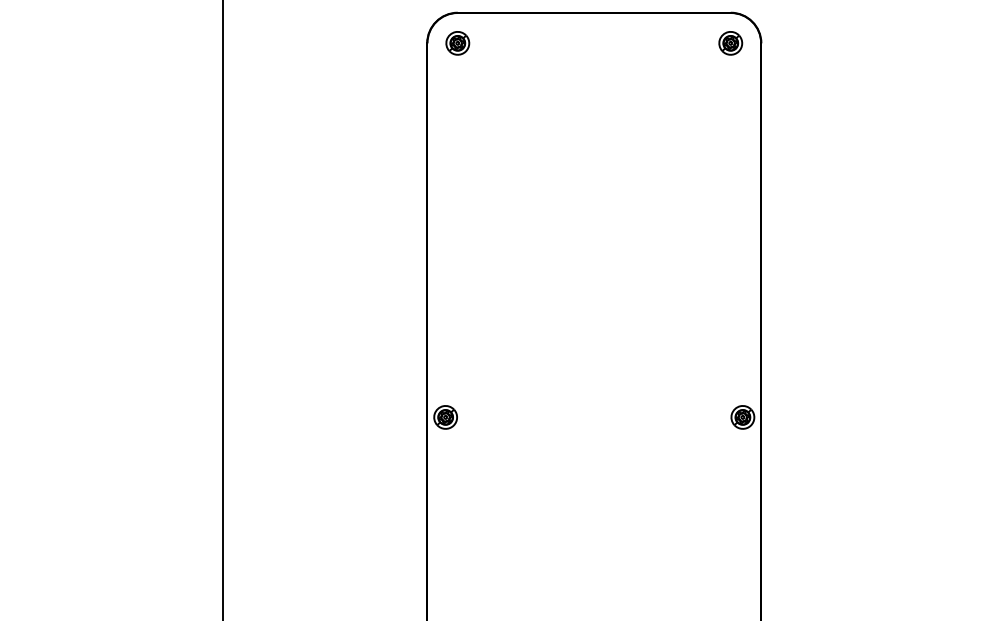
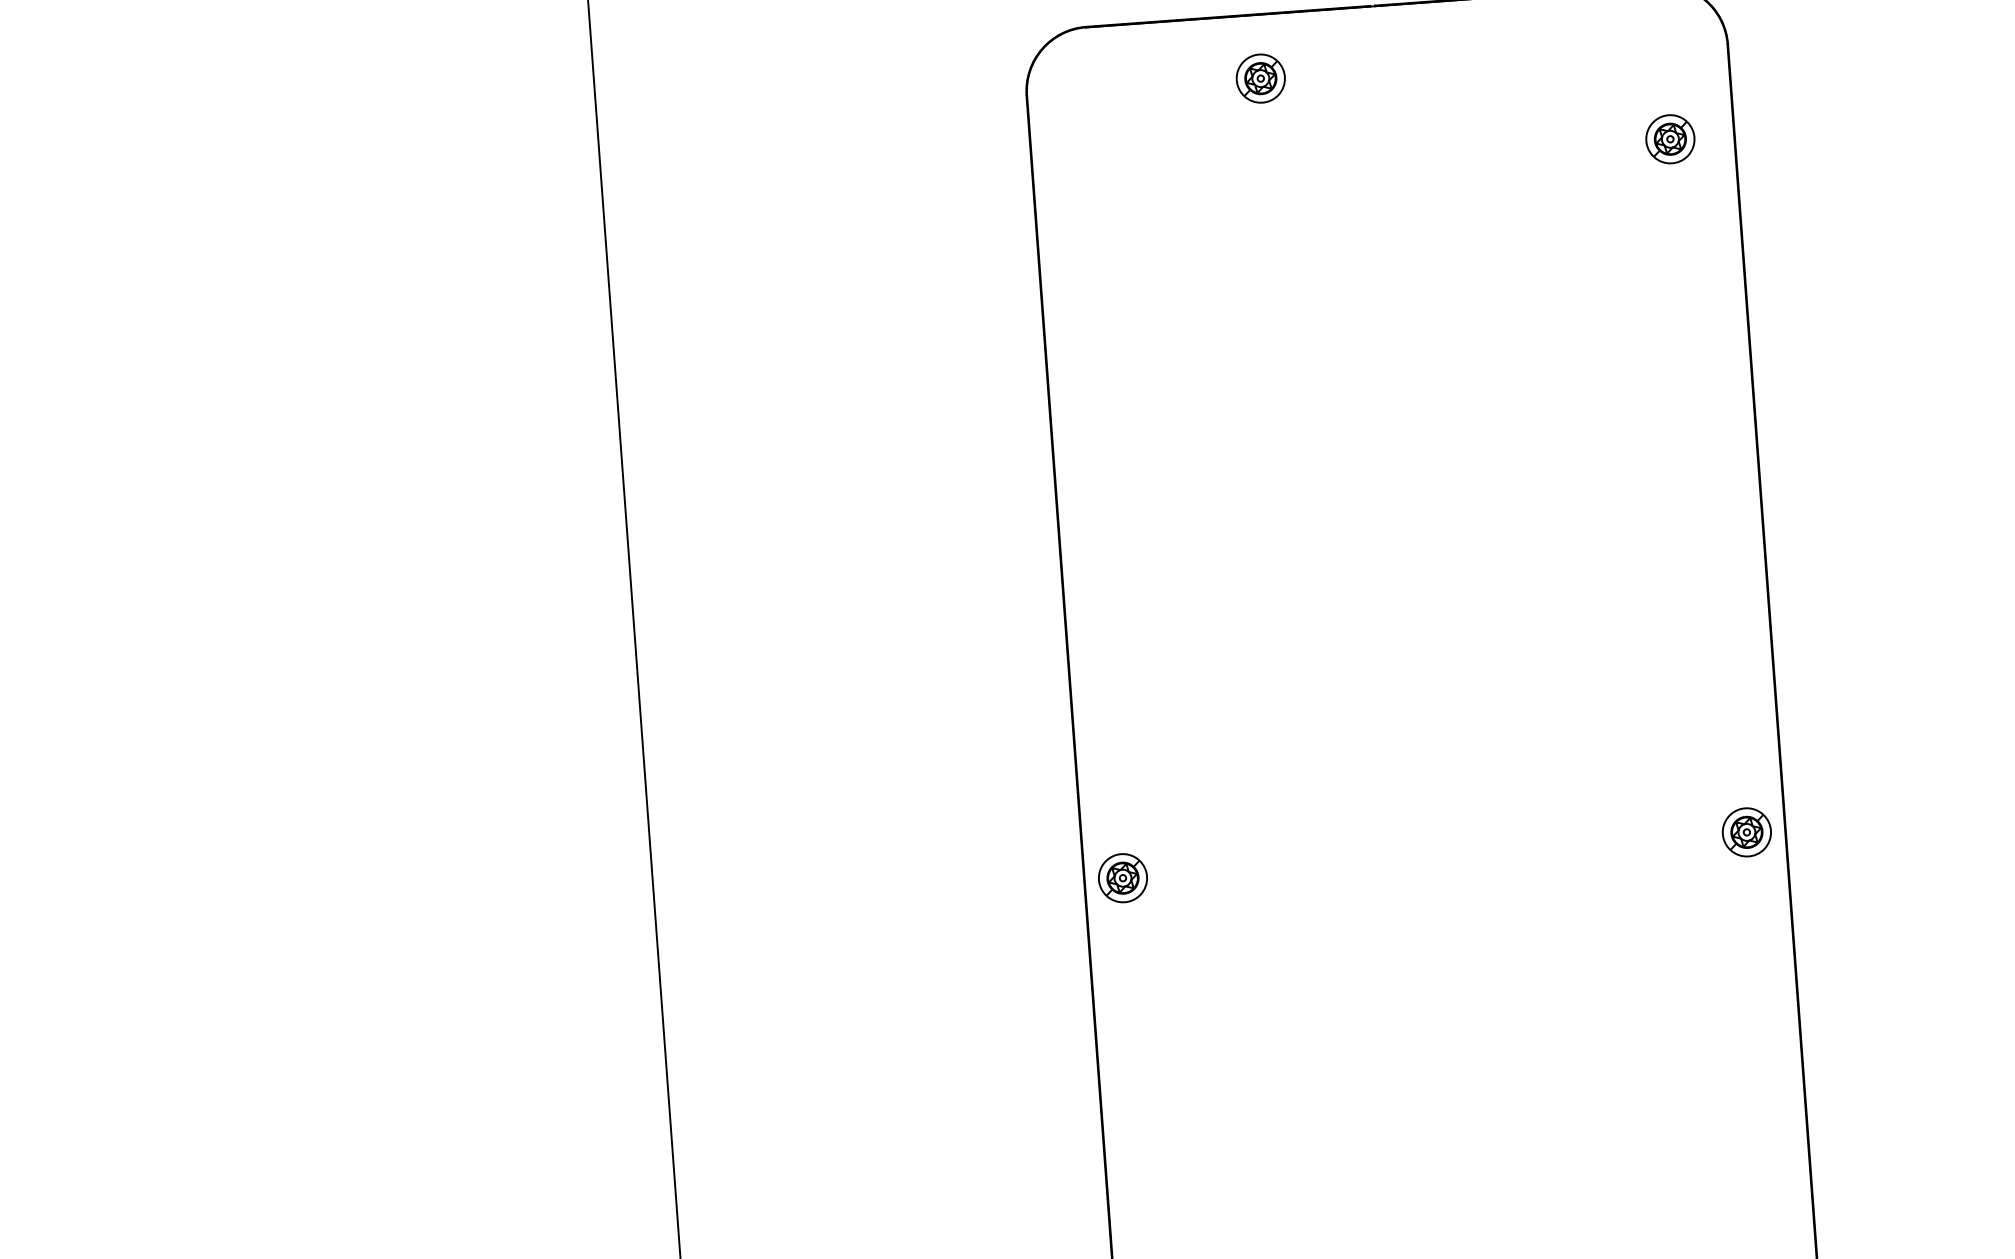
part: (457, 43) -> (1260, 78), moved
part: (730, 43) -> (1669, 139), moved

